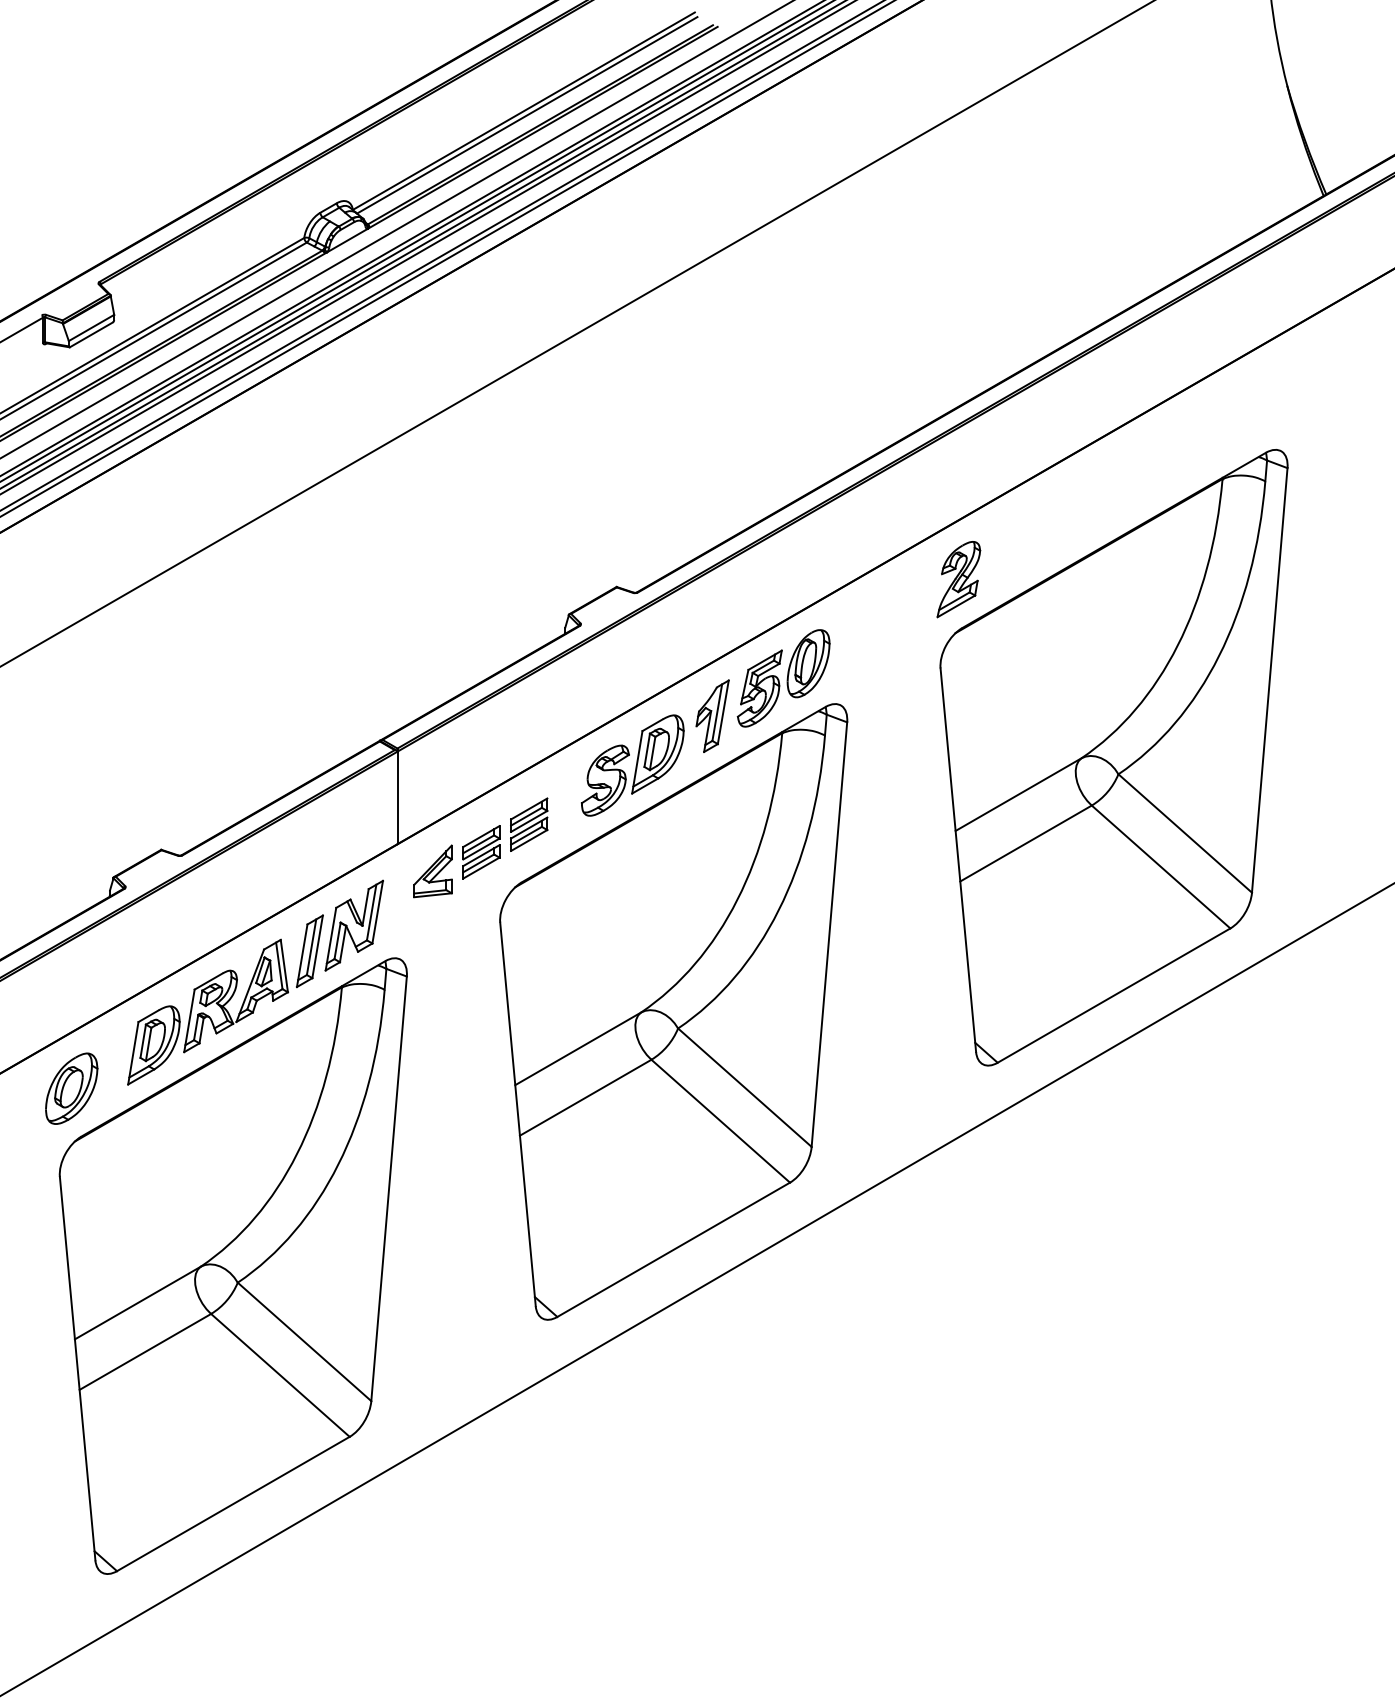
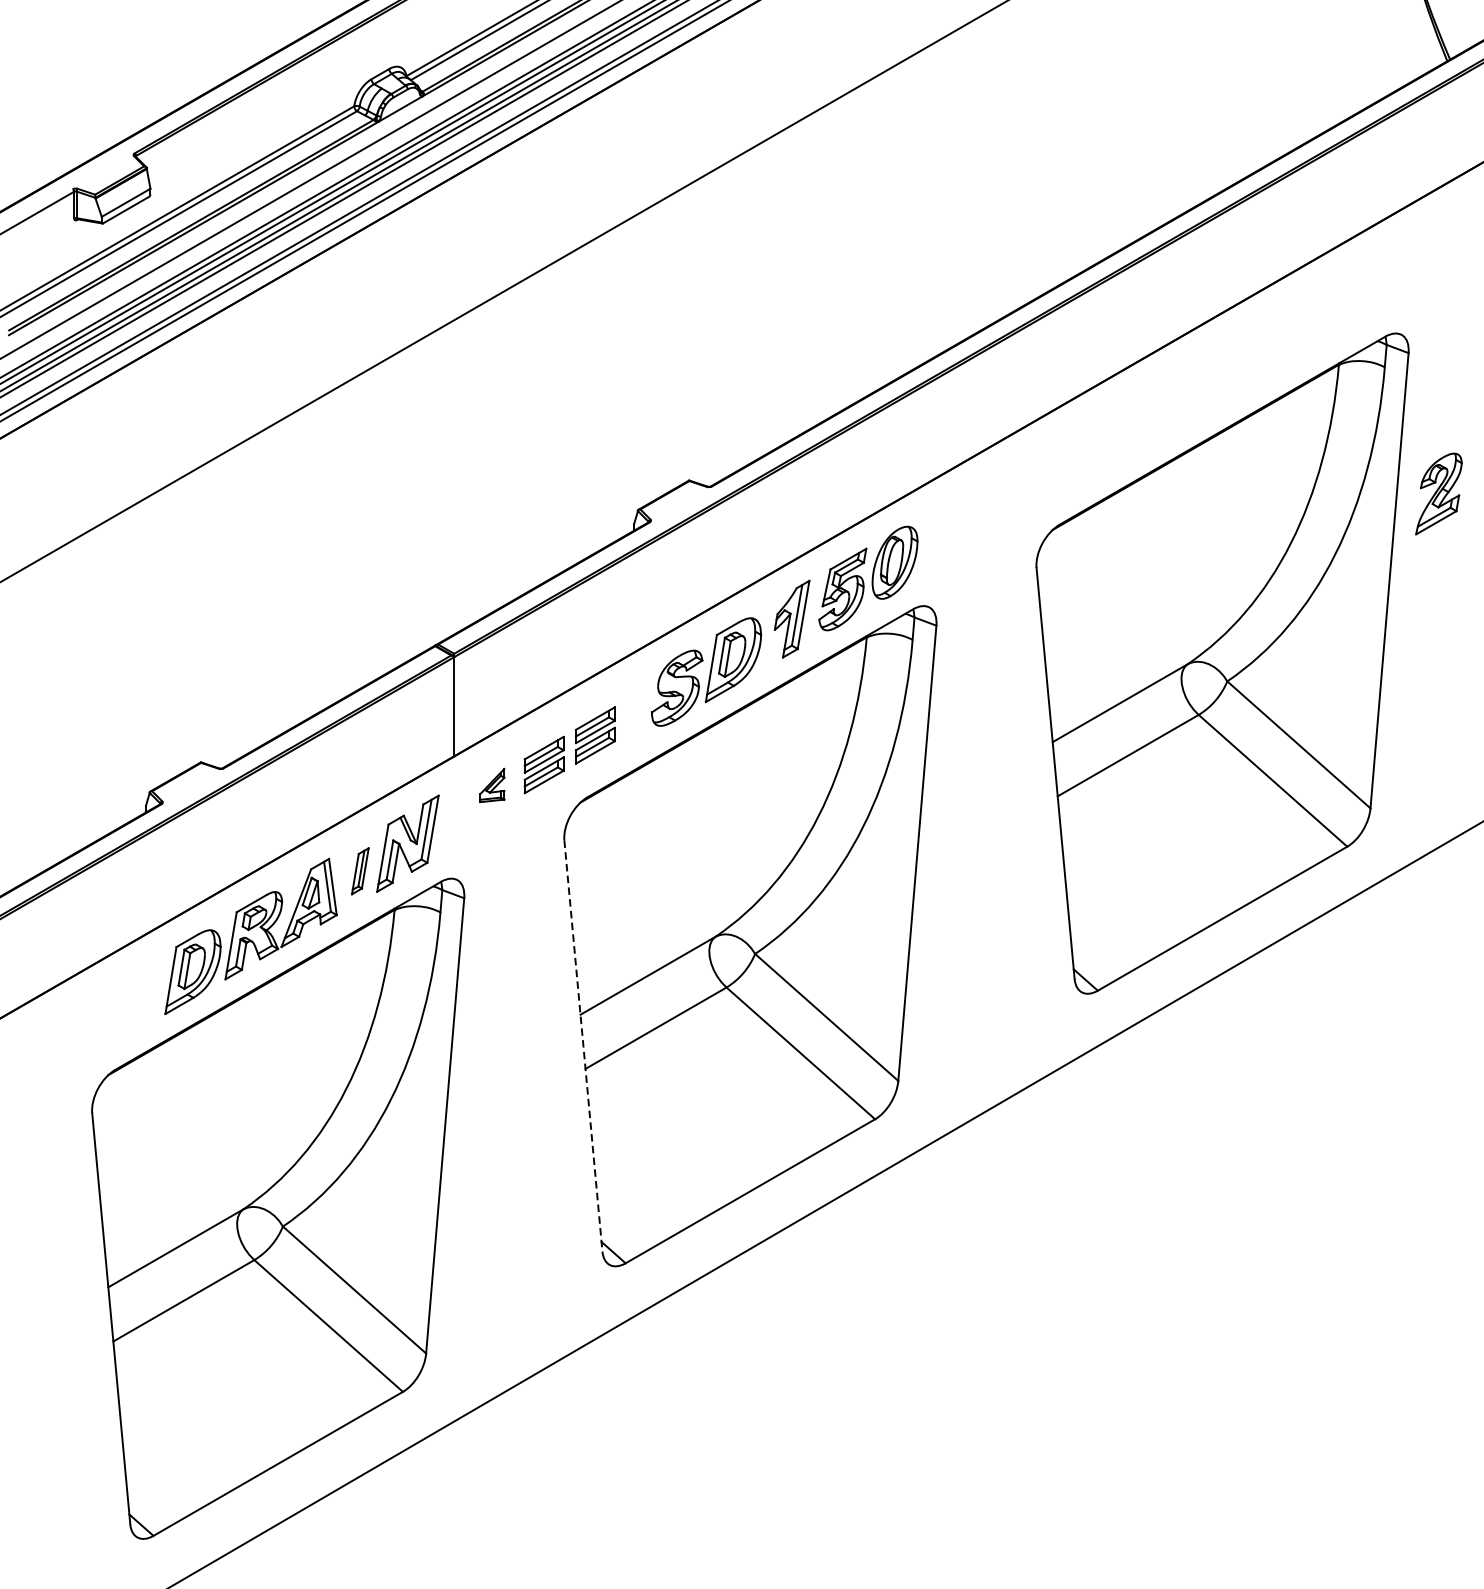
part: (958, 579) -> (1438, 493), moved
part: (432, 871) -> (491, 785), size x0.6
part: (309, 951) -> (359, 871), size x0.6
part: (71, 1088) -> (104, 1018), removed
line: (517, 1114) -> (582, 1046), solid -> dashed

